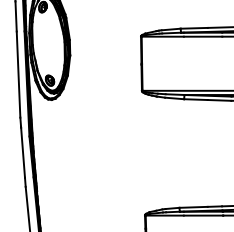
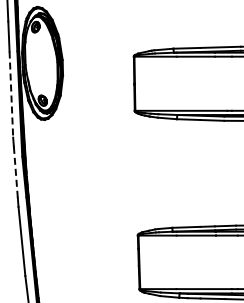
line: (18, 75) -> (11, 95), solid -> dashed
line: (22, 152) -> (15, 172), solid -> dashed

